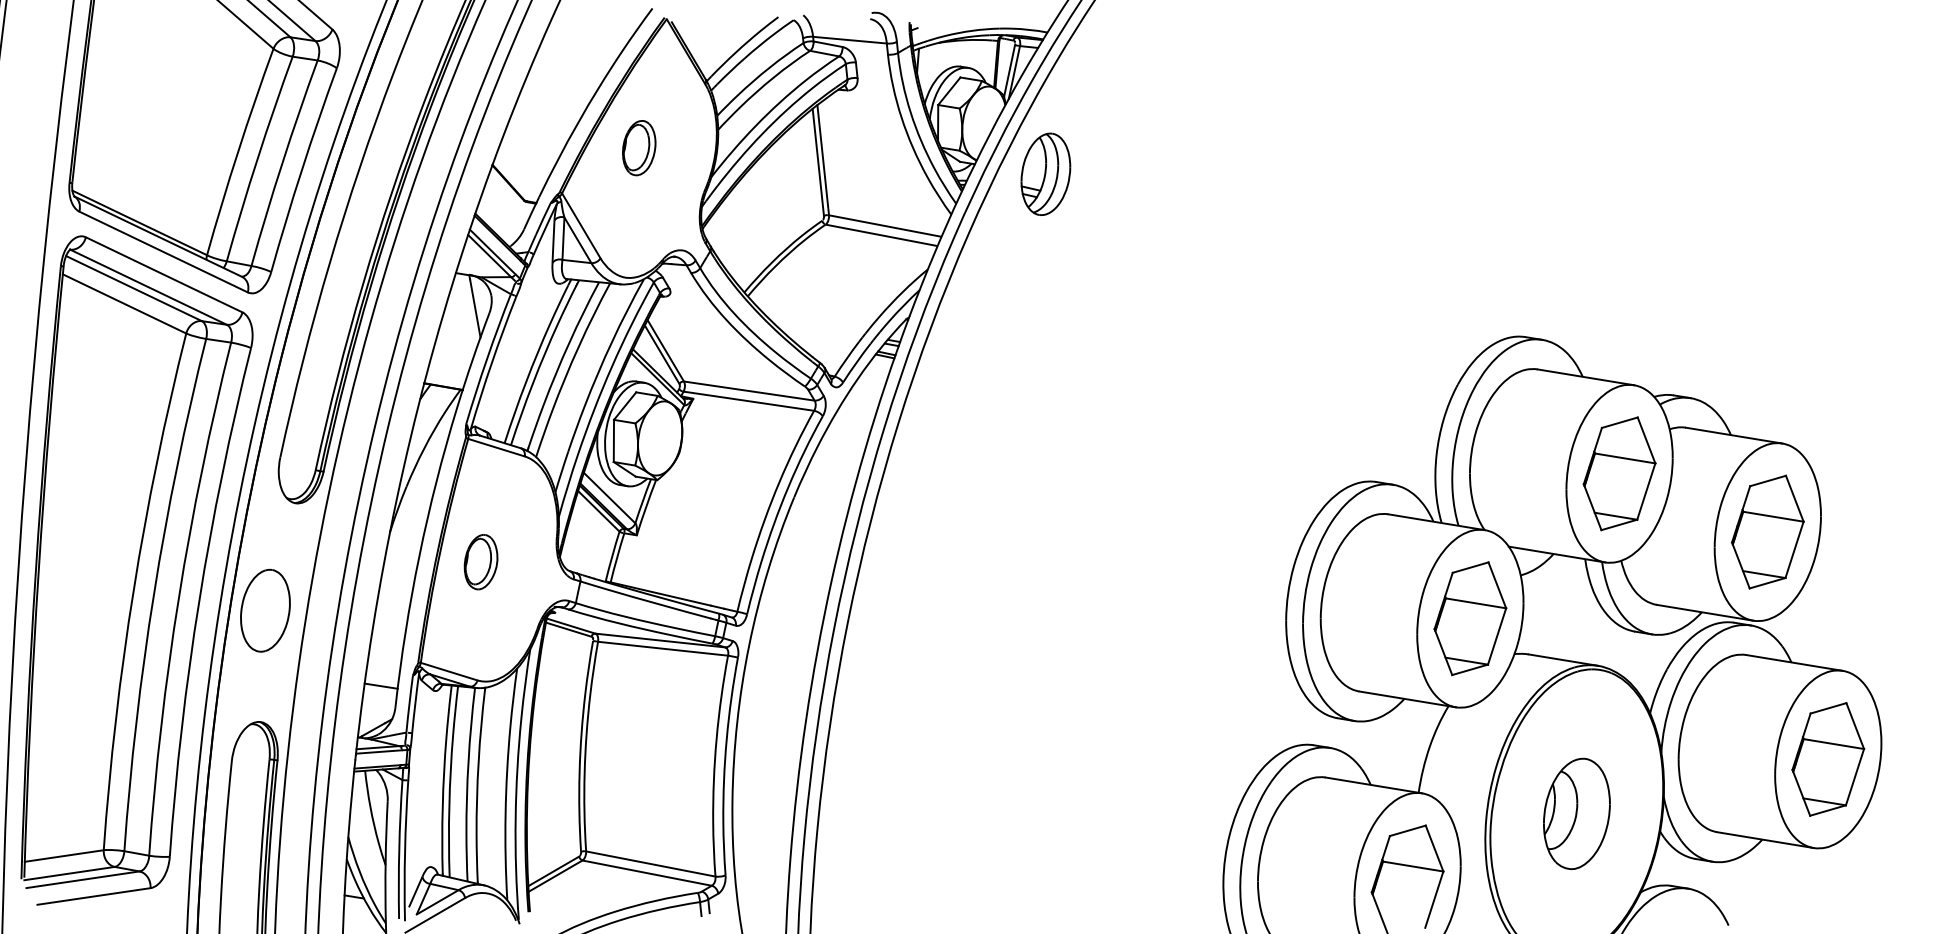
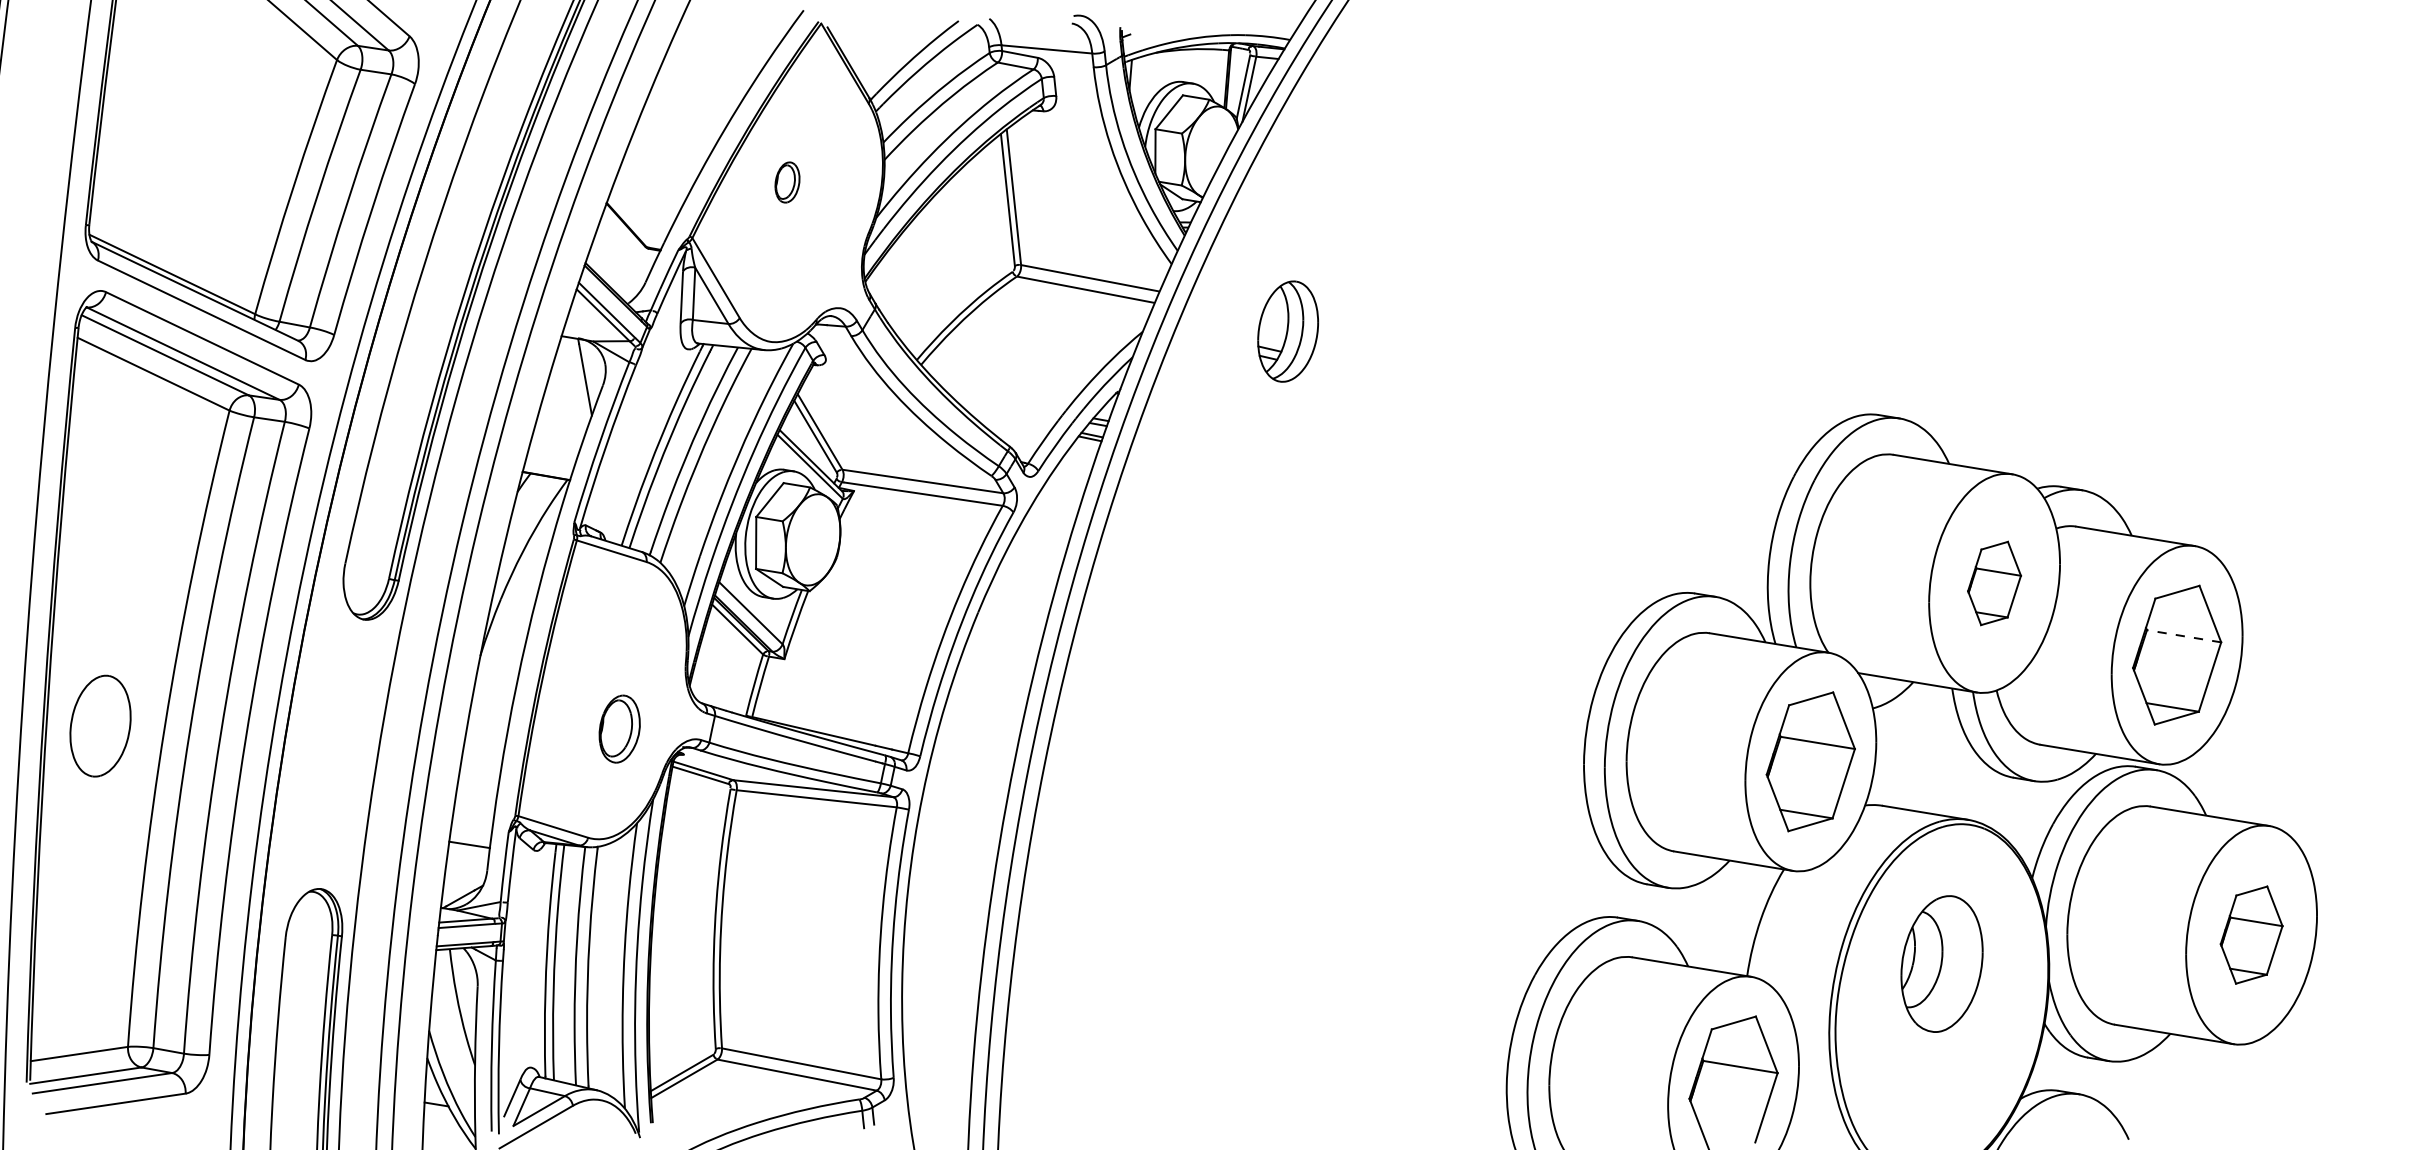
part: (639, 148) -> (787, 182), size x0.6
part: (1045, 173) -> (1287, 330), moved
part: (1619, 473) -> (1994, 583), size x0.6
line: (1773, 516) -> (2184, 635), solid -> dashed
part: (480, 562) -> (619, 729), moved
part: (265, 610) -> (100, 725), moved
part: (1828, 759) -> (2251, 935), size x0.7
part: (1576, 813) -> (1941, 963), moved

